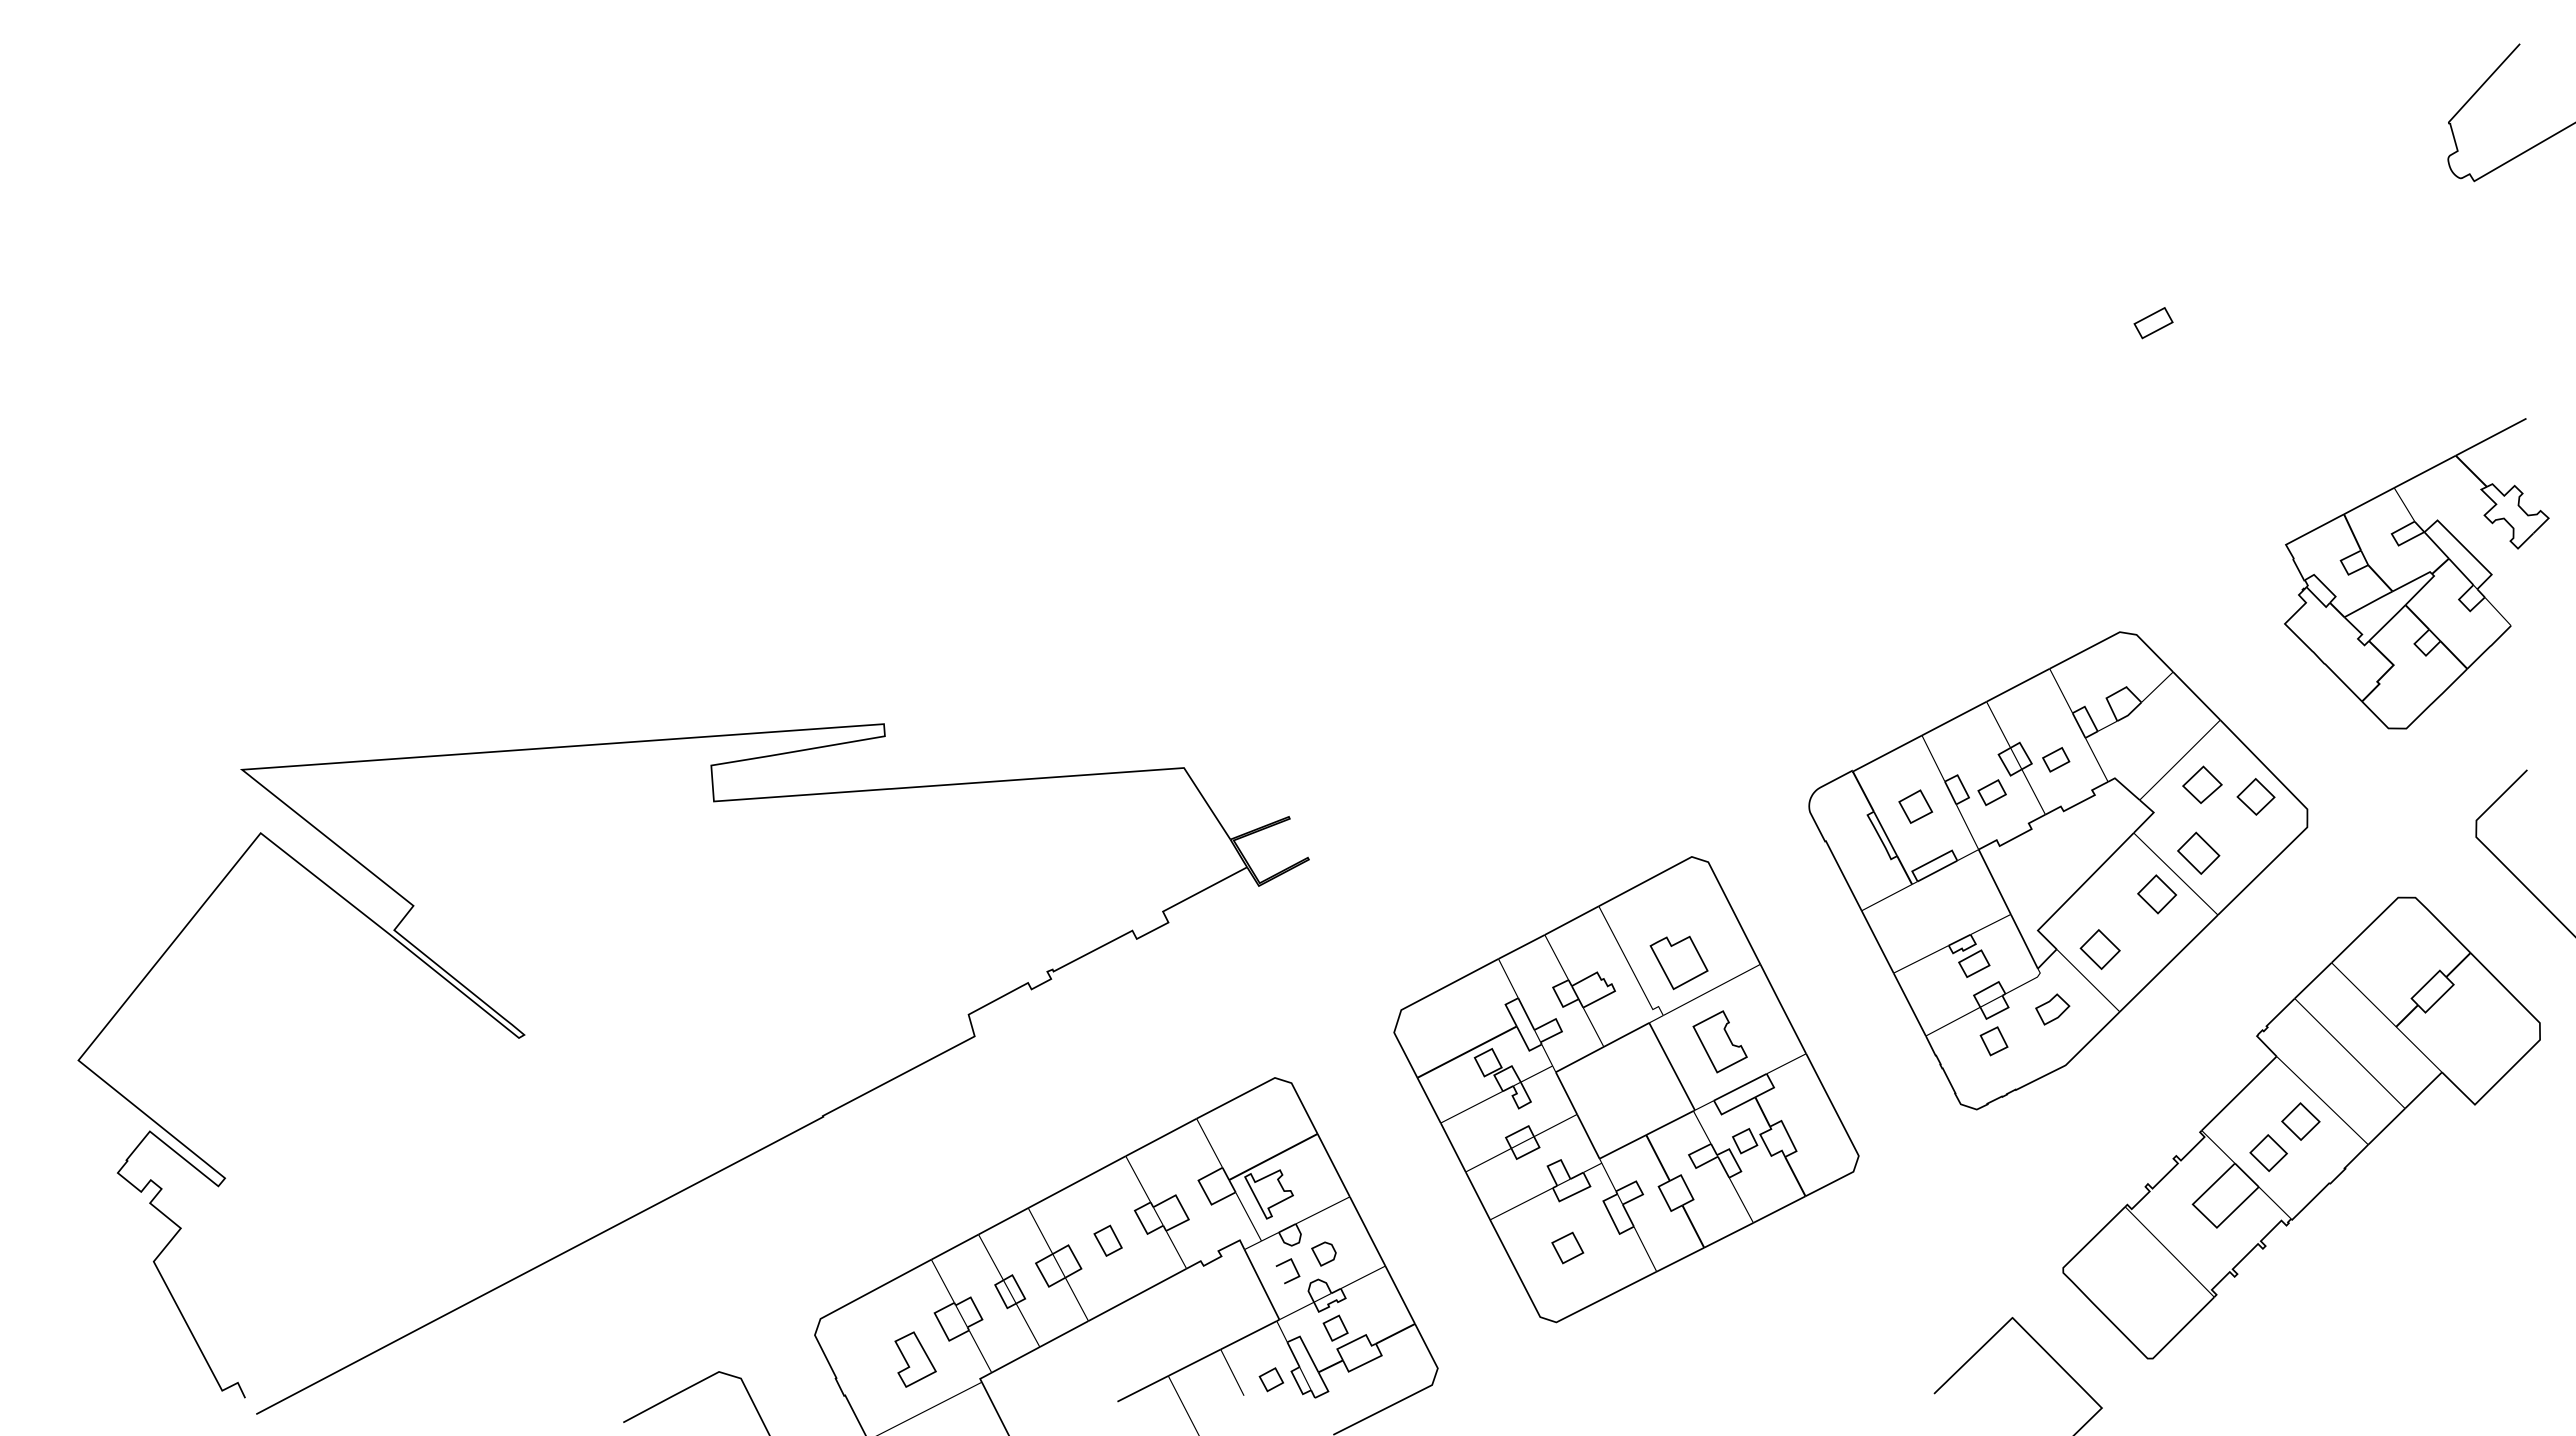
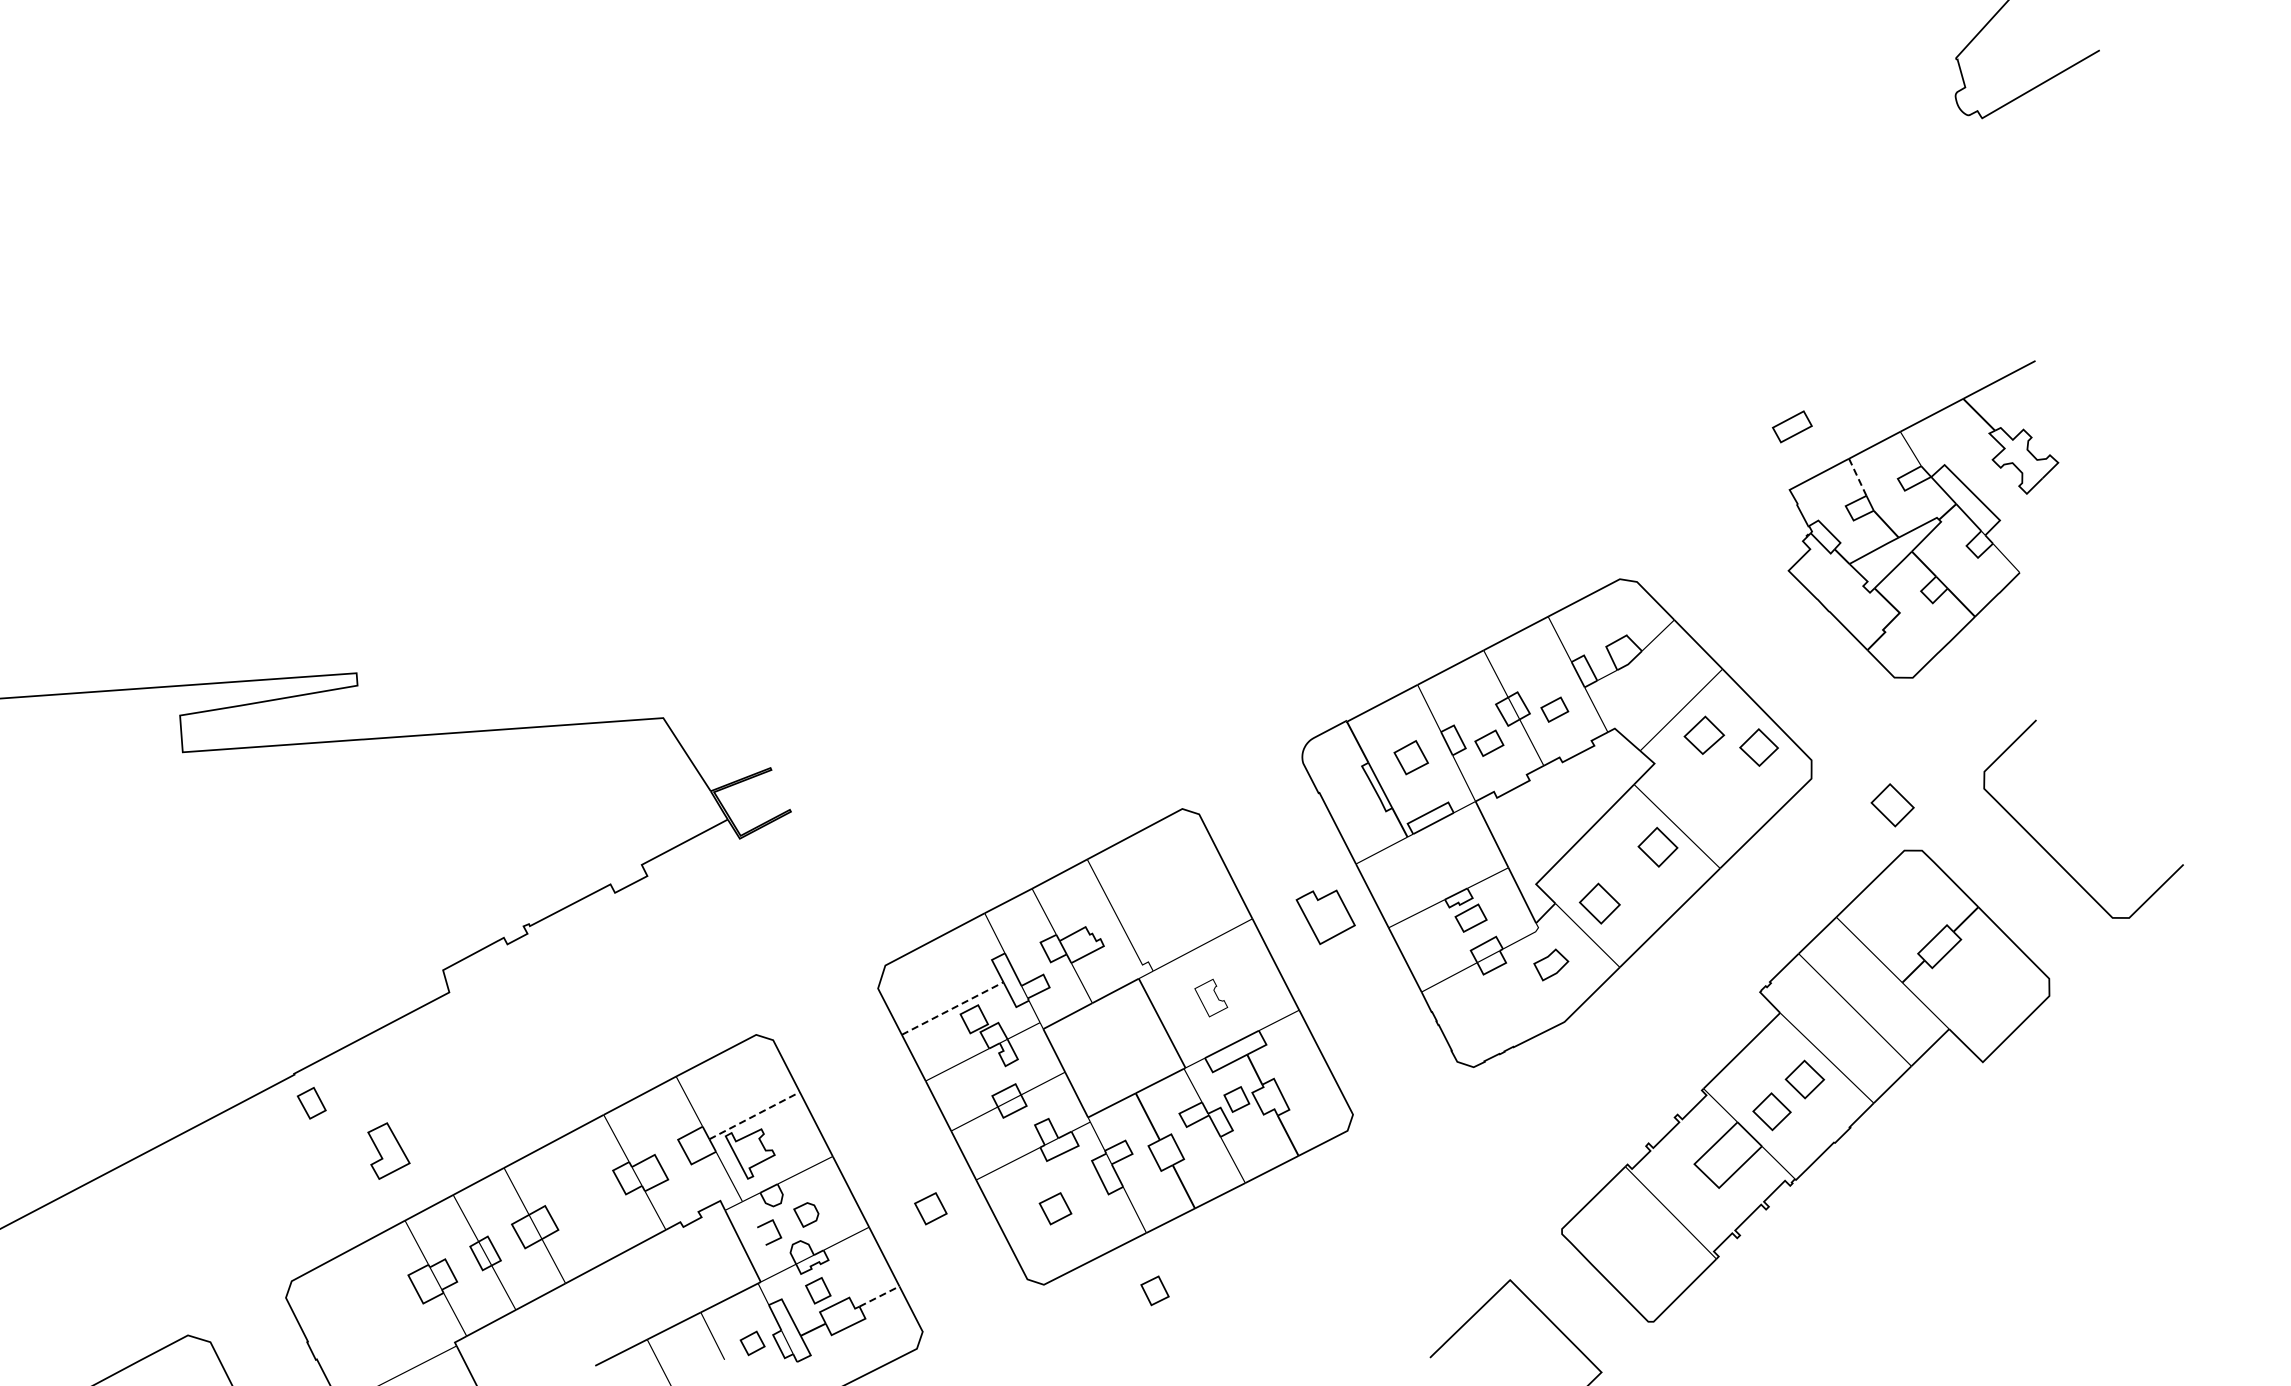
part: (2153, 323) -> (1792, 427), moved
line: (2352, 532) -> (1857, 477), solid -> dashed
part: (2198, 852) -> (1892, 804), moved
part: (1678, 963) -> (1325, 917), moved
part: (1719, 1041) -> (1210, 997), size x0.6
part: (1993, 1041) -> (1154, 1291), moved
line: (1467, 1052) -> (953, 1008), solid -> dashed
line: (1273, 1157) -> (754, 1116), solid -> dashed
part: (1107, 1240) -> (311, 1102), moved
part: (1445, 1247) -> (930, 1208), added
line: (1395, 1333) -> (879, 1296), solid -> dashed
part: (915, 1359) -> (388, 1150), moved

